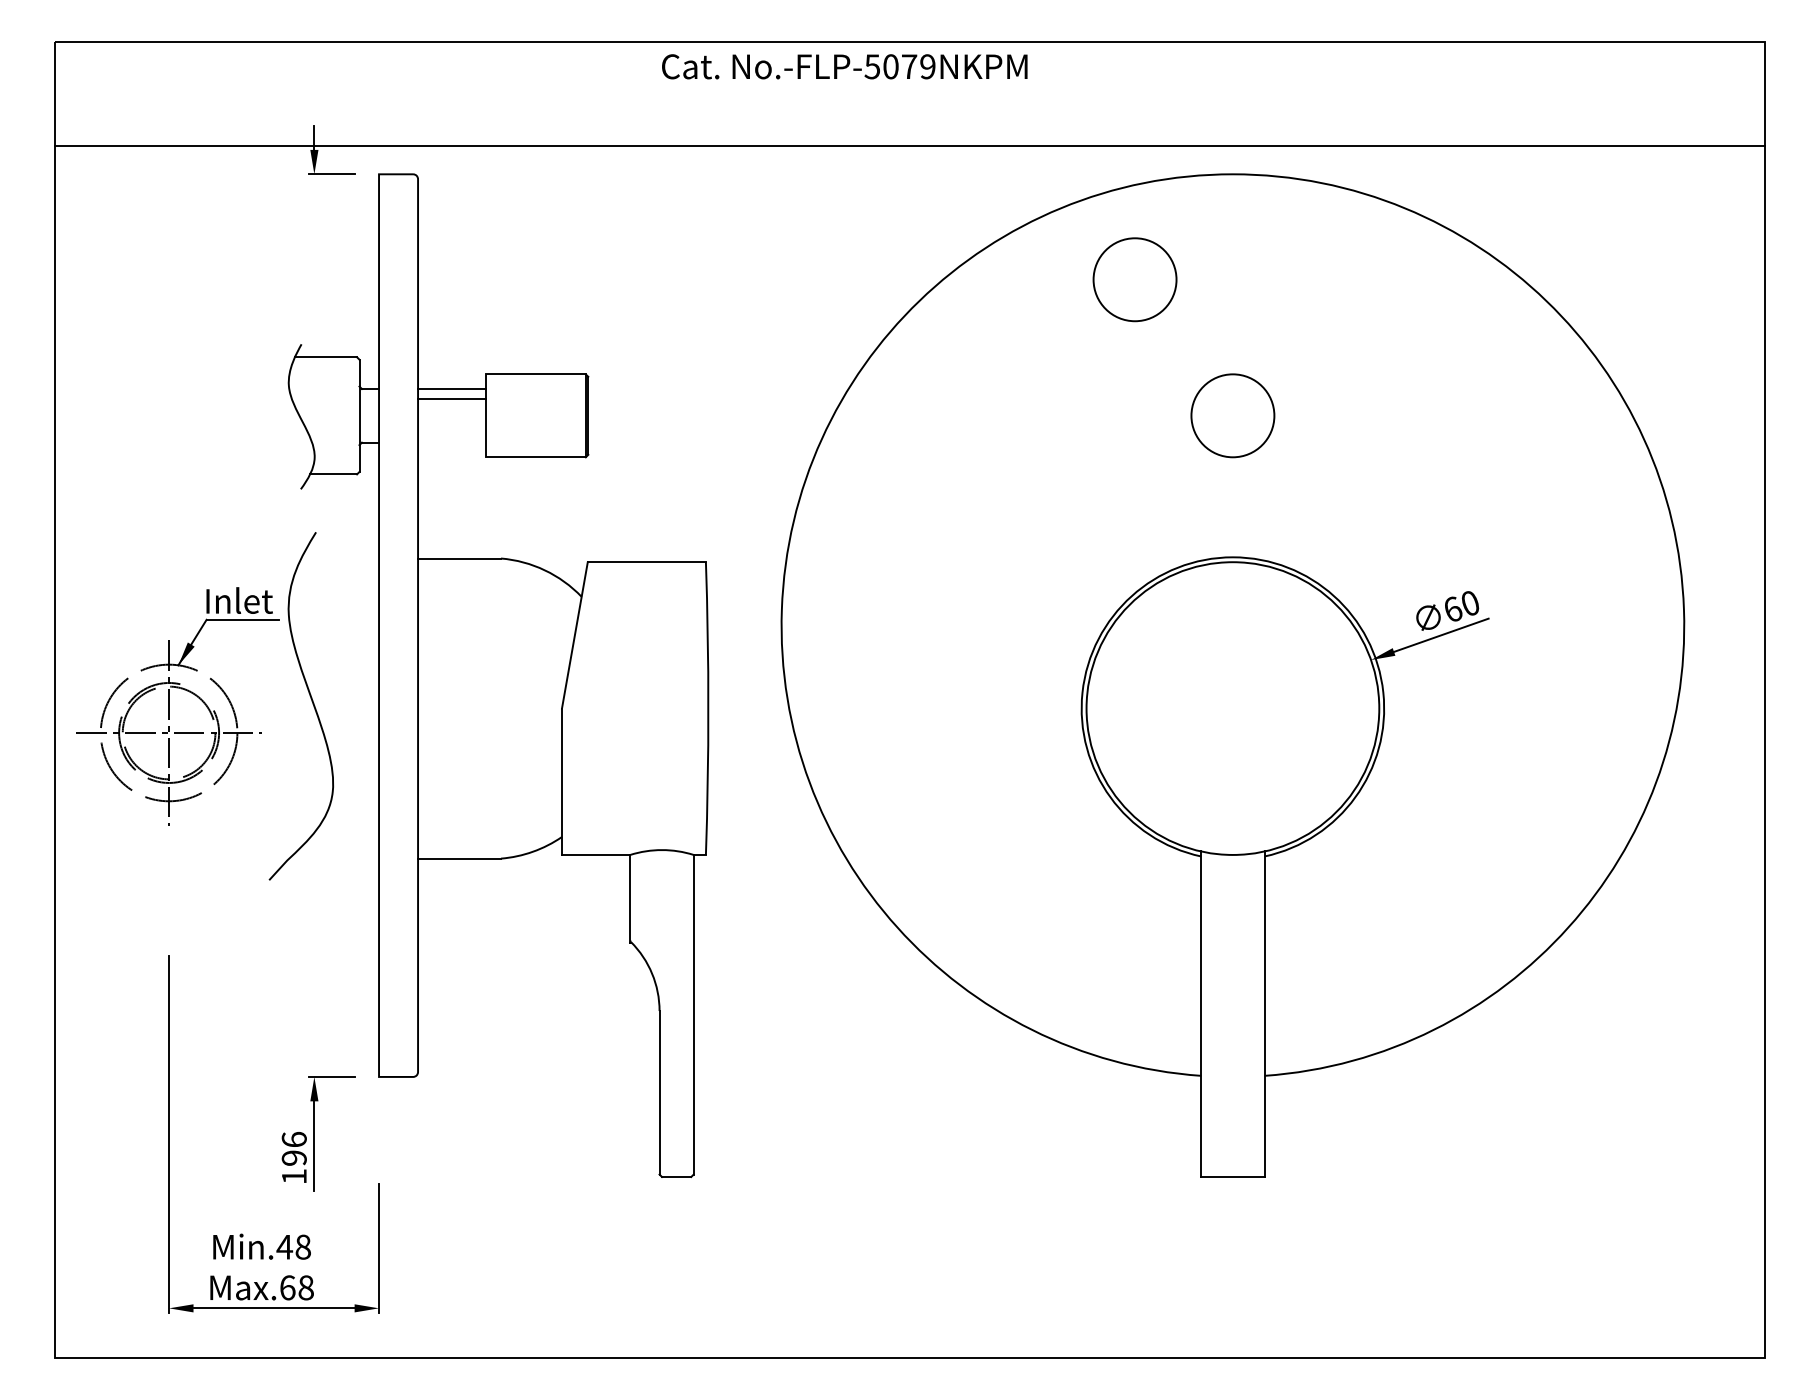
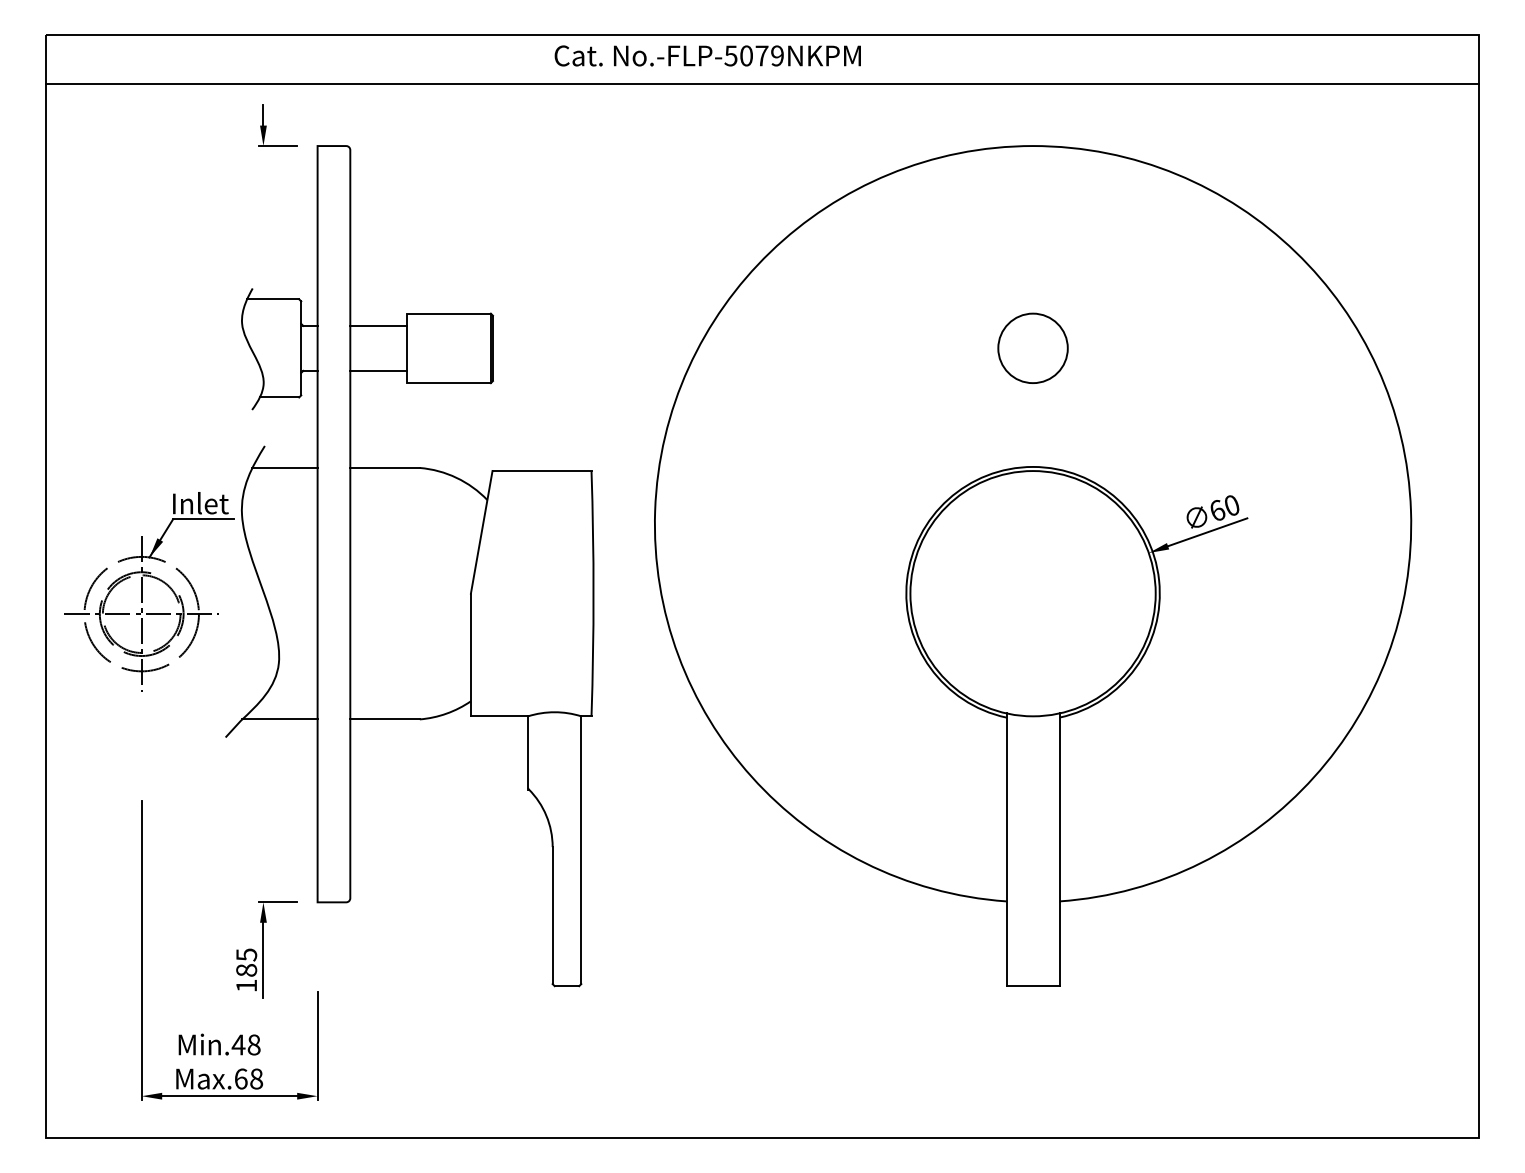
line: (910, 146) -> (762, 84), moved
circle: (1134, 278) -> (950, 233), removed
line: (451, 398) -> (378, 370), moved
line: (339, 557) -> (284, 467), added
line: (333, 858) -> (279, 719), added
text: (294, 1148) -> (246, 962), 196 -> 185

